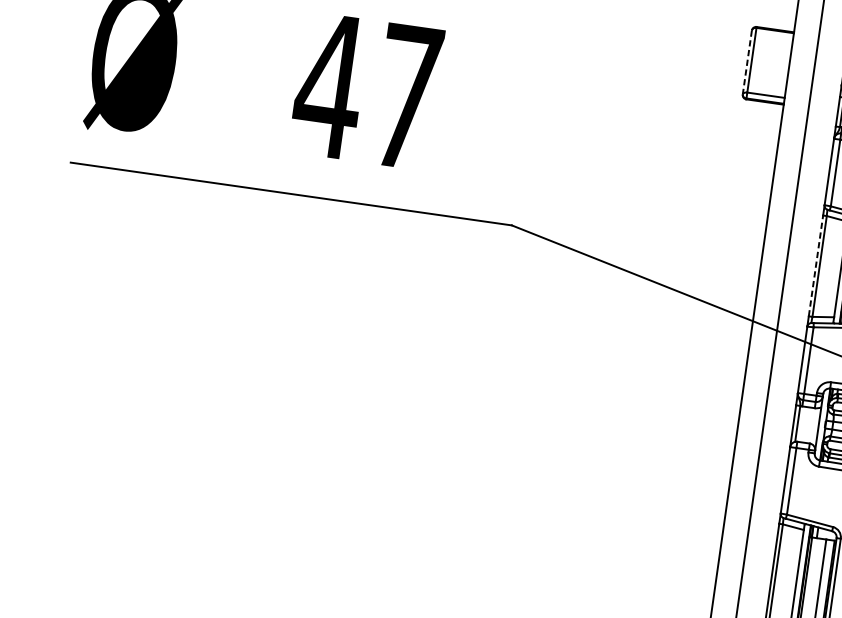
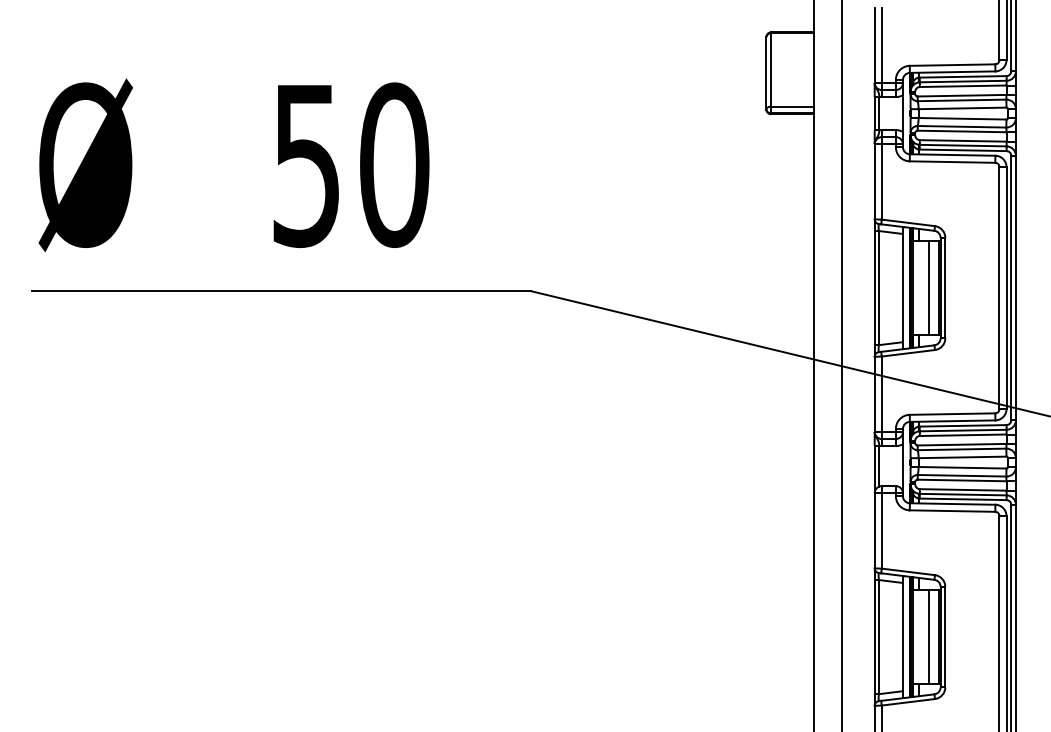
line: (747, 62) -> (766, 73), dashed -> solid
text: (367, 91) -> (349, 165), 47 -> 50
line: (815, 265) -> (874, 287), dashed -> solid

